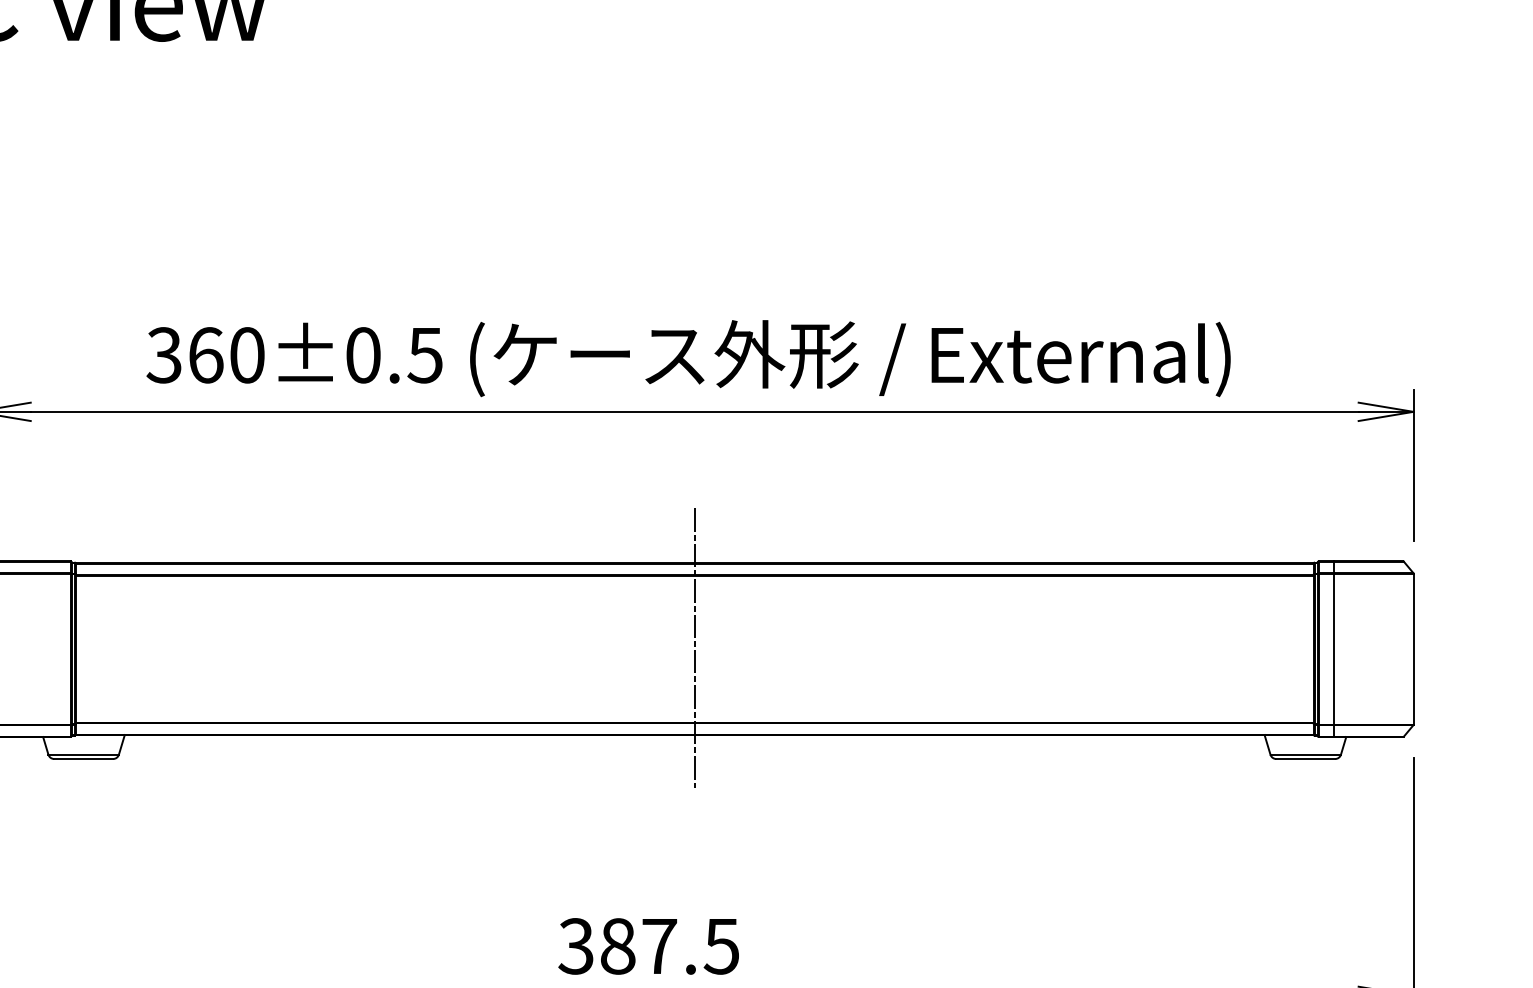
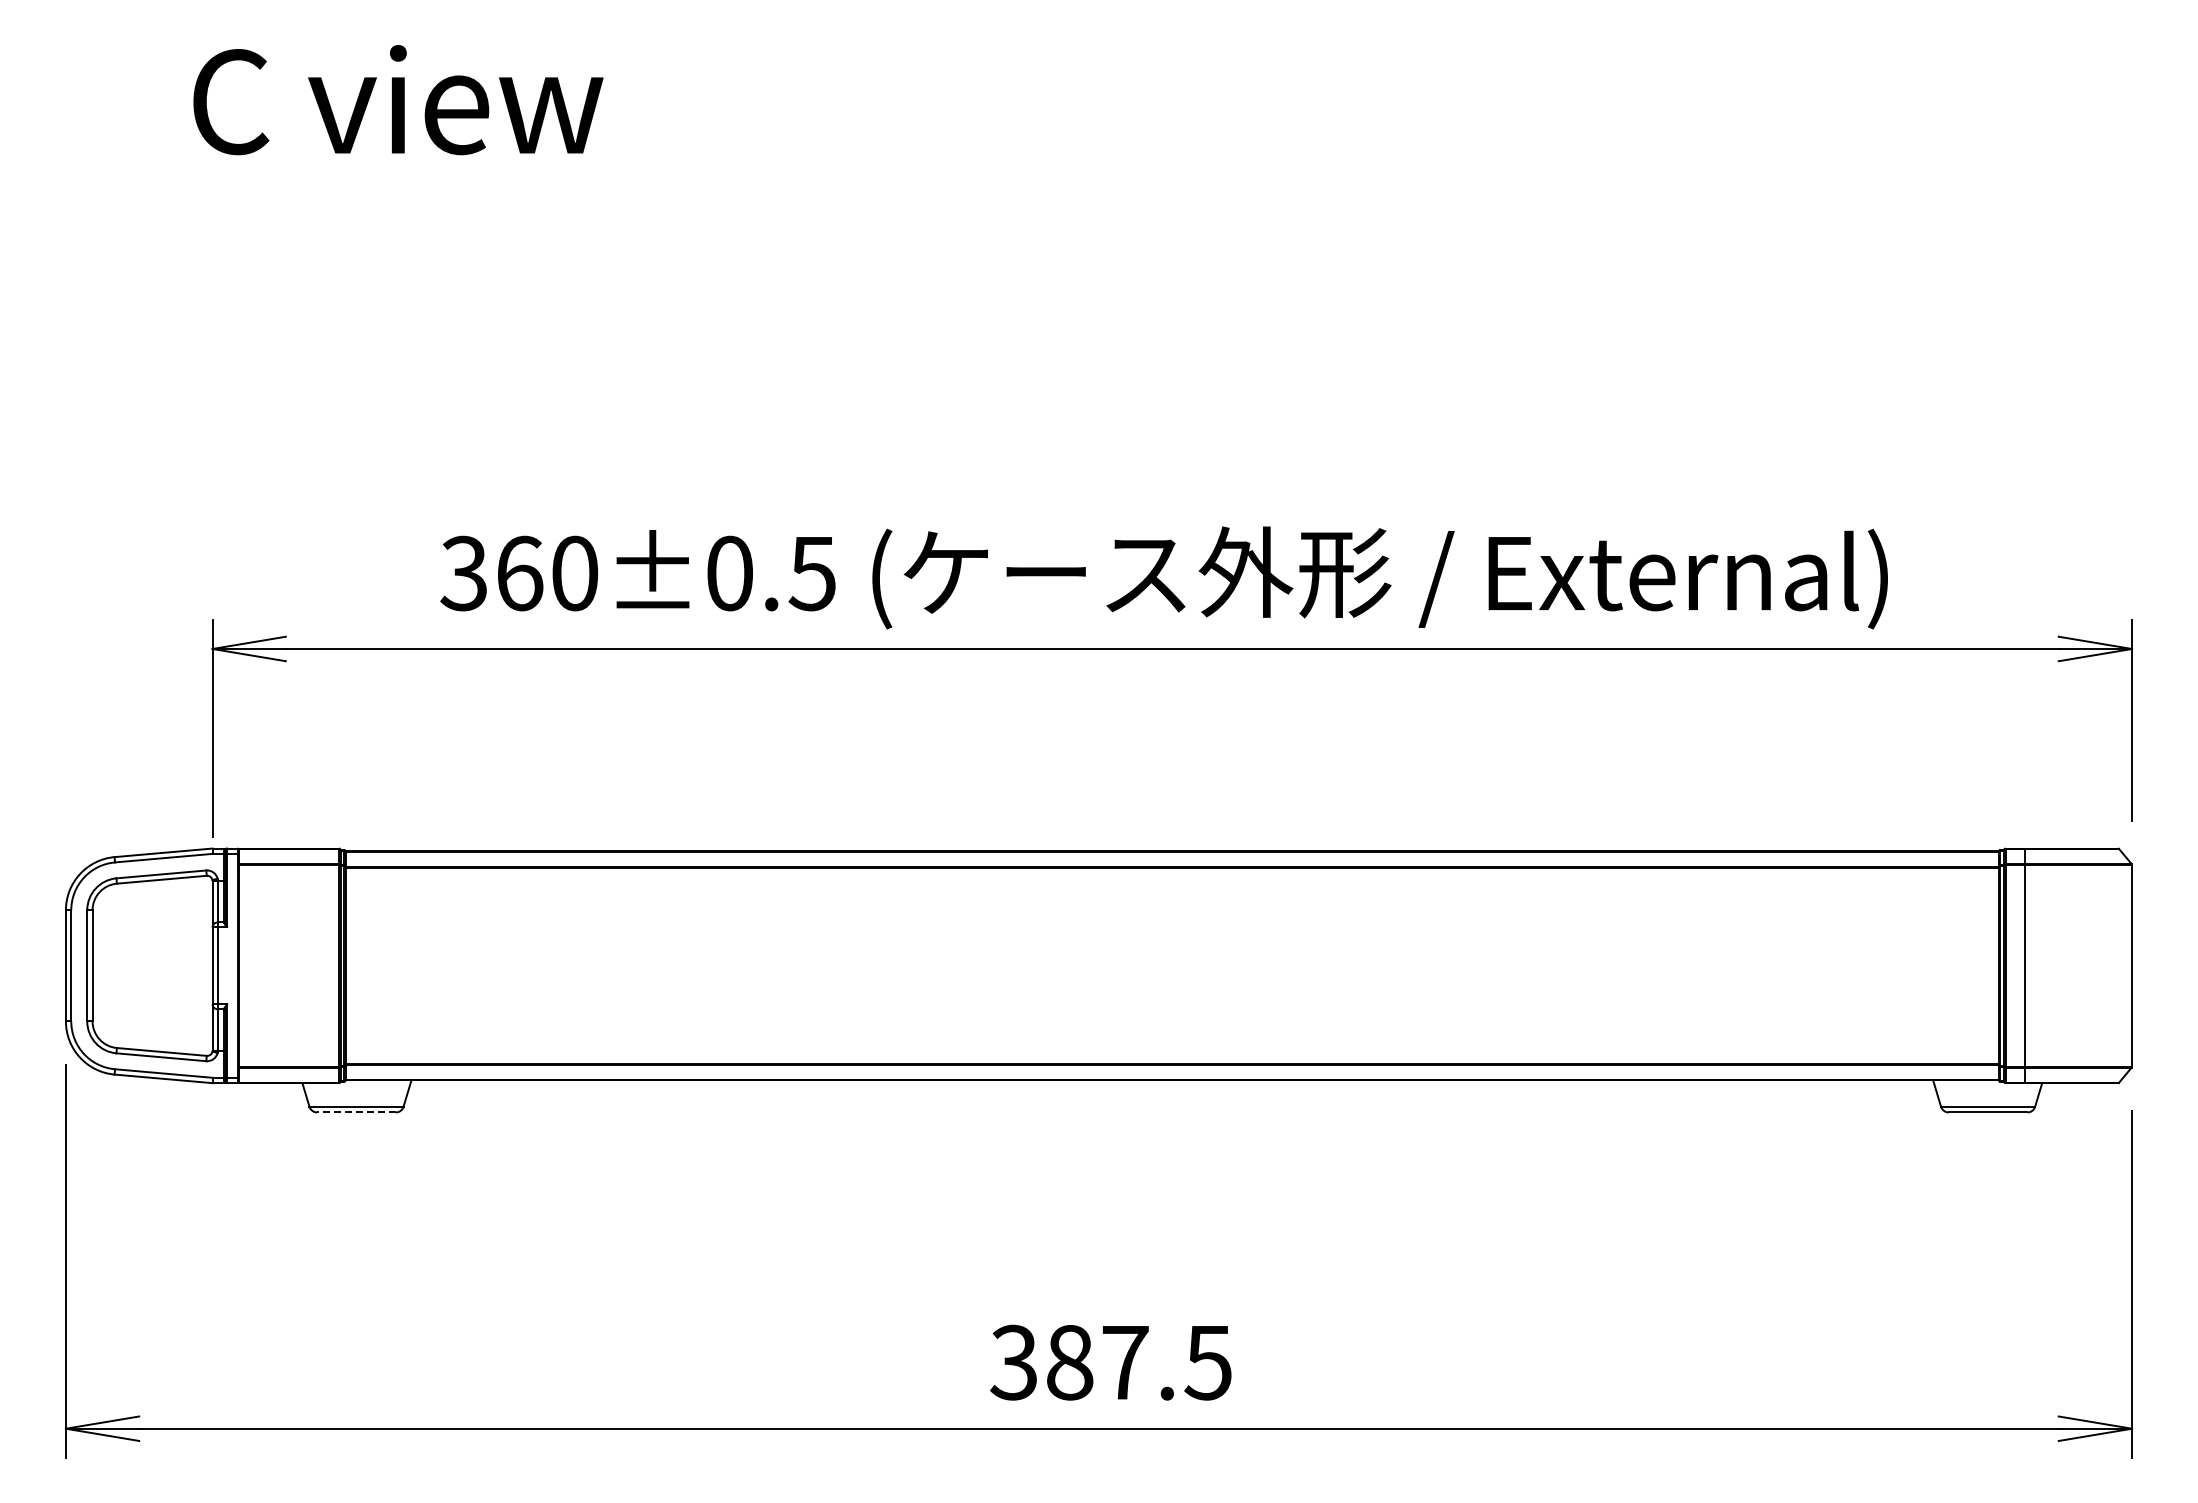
line: (694, 648) -> (1172, 965), removed
line: (83, 759) -> (356, 1112), solid -> dashed

